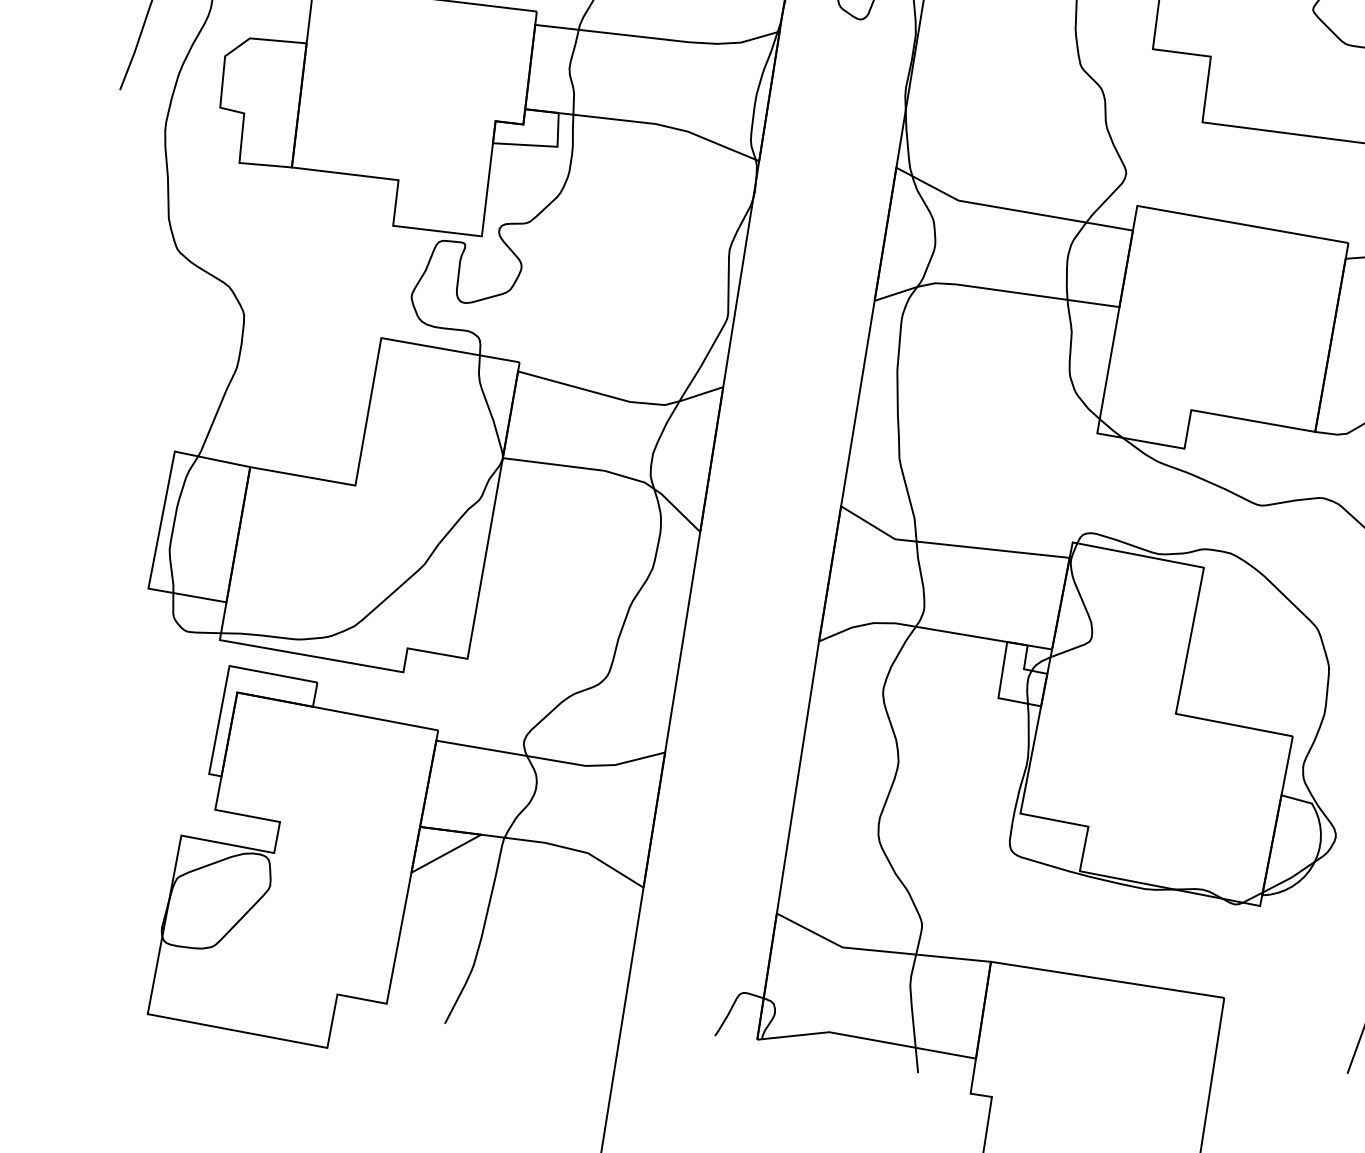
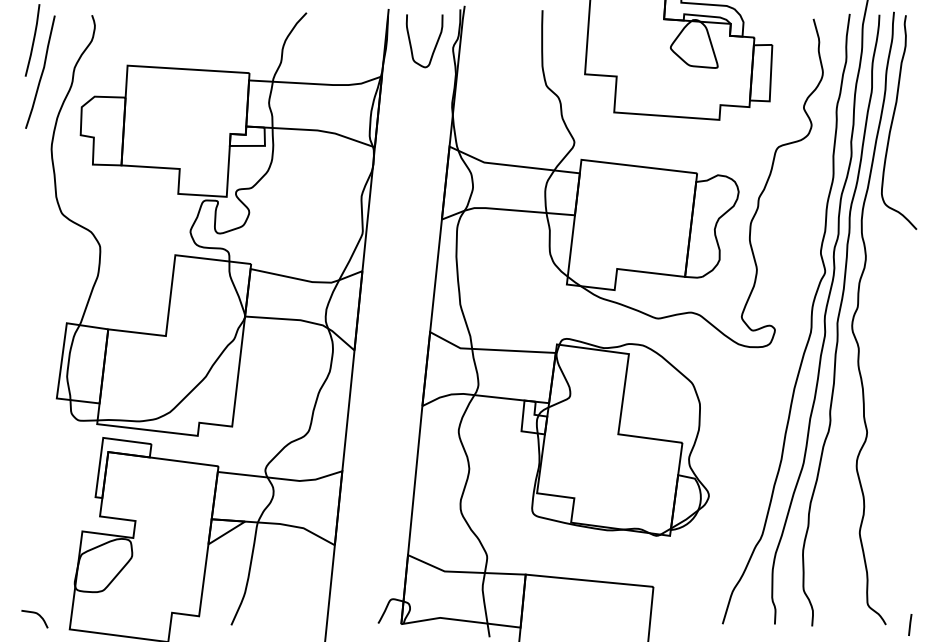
curve: (88, 983) -> (36, 614), added

